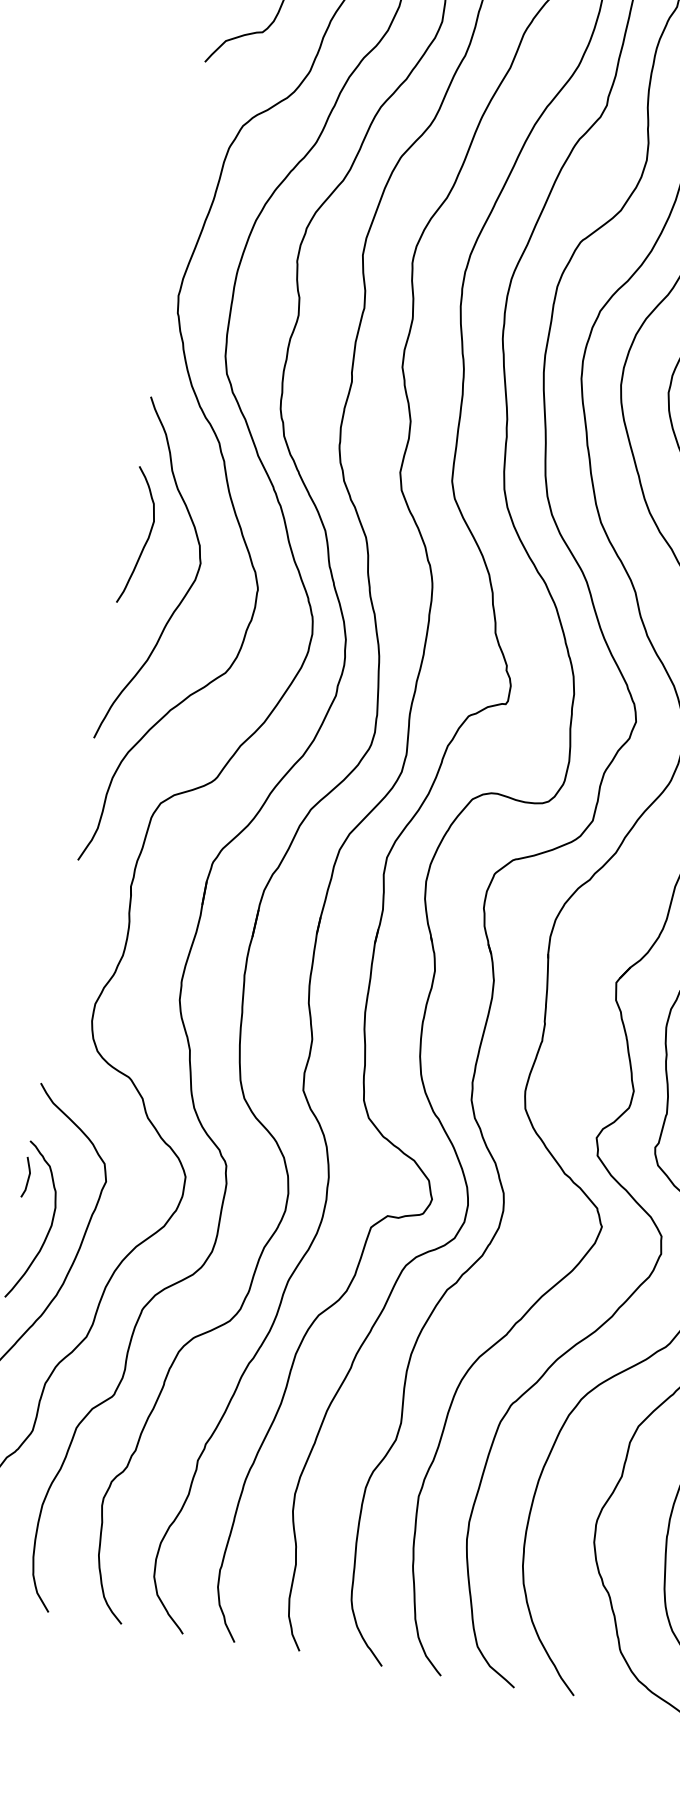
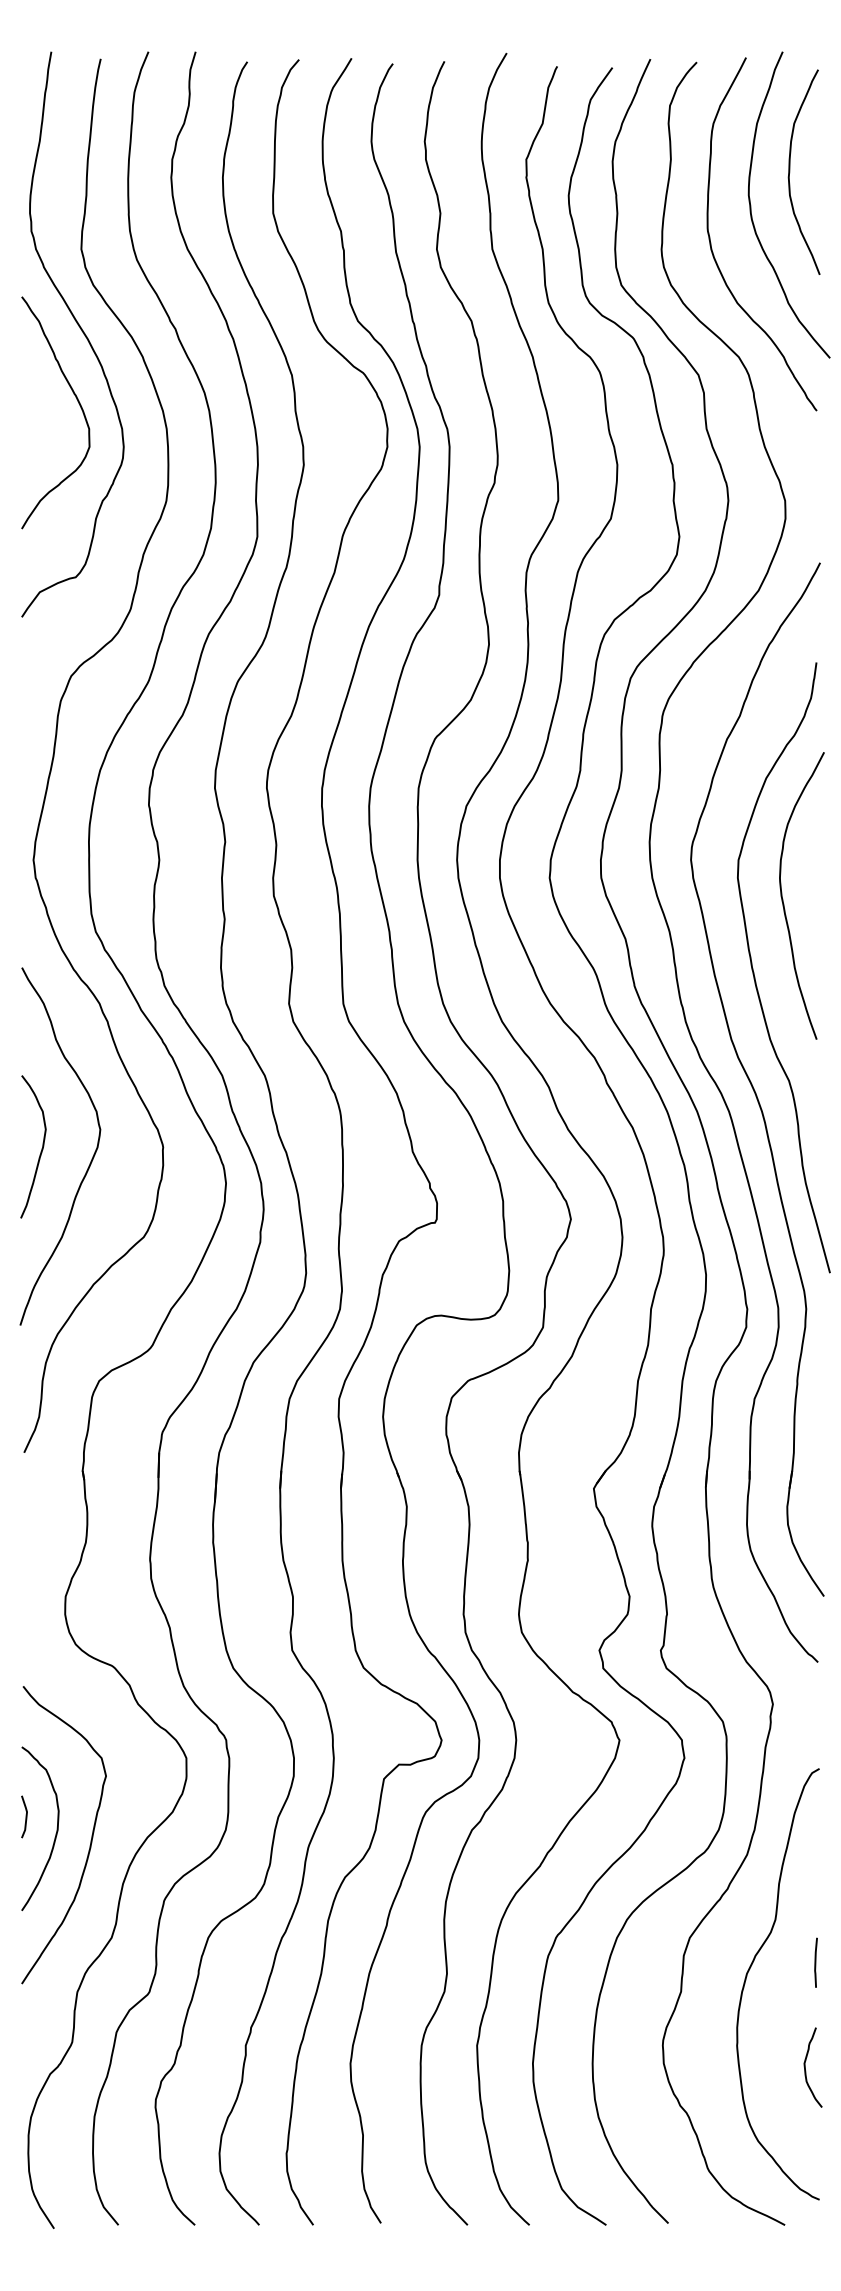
curve: (146, 539) -> (41, 1148), moved
line: (27, 1177) -> (25, 1816), moved

